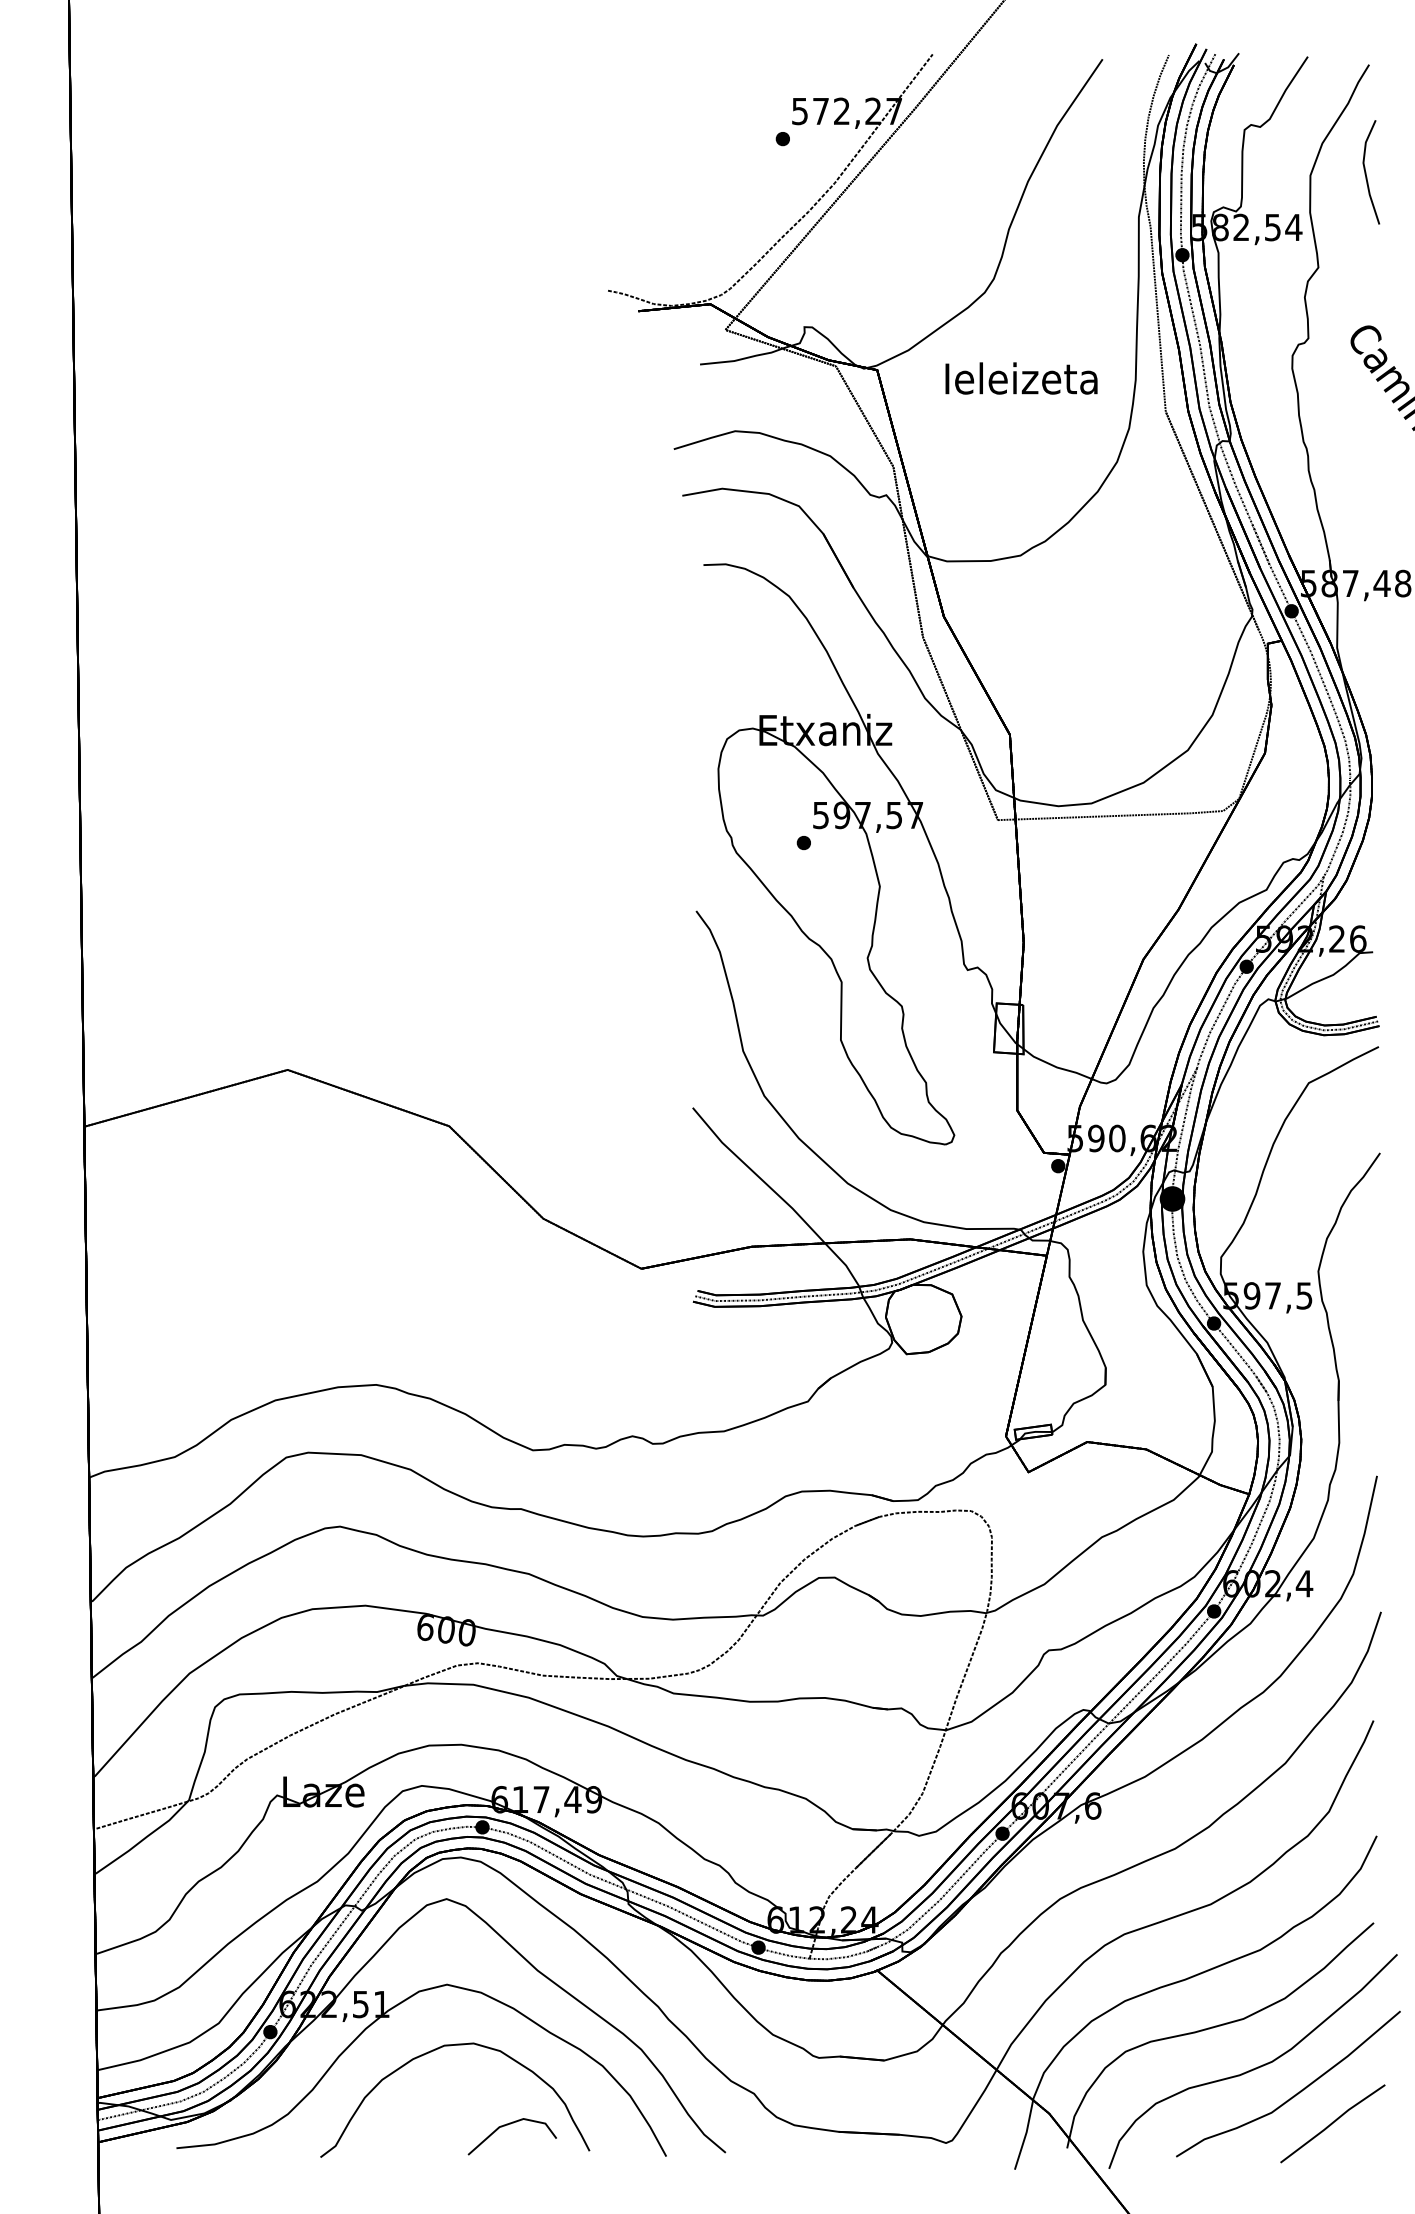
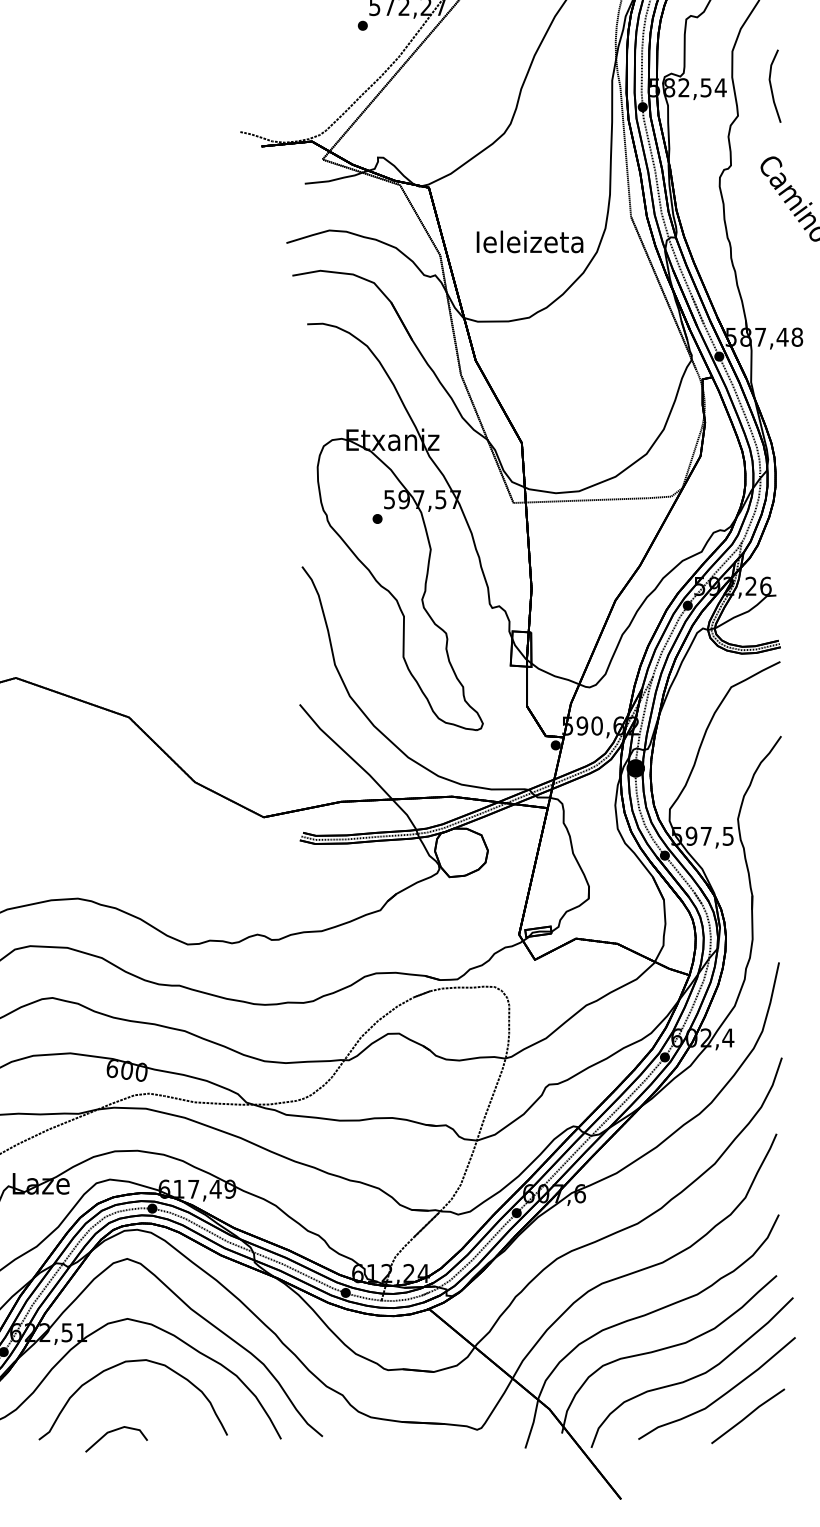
part: (1371, 172) -> (775, 86), moved
text: (1021, 378) -> (530, 241), moved
part: (505, 2126) -> (111, 1432), moved

